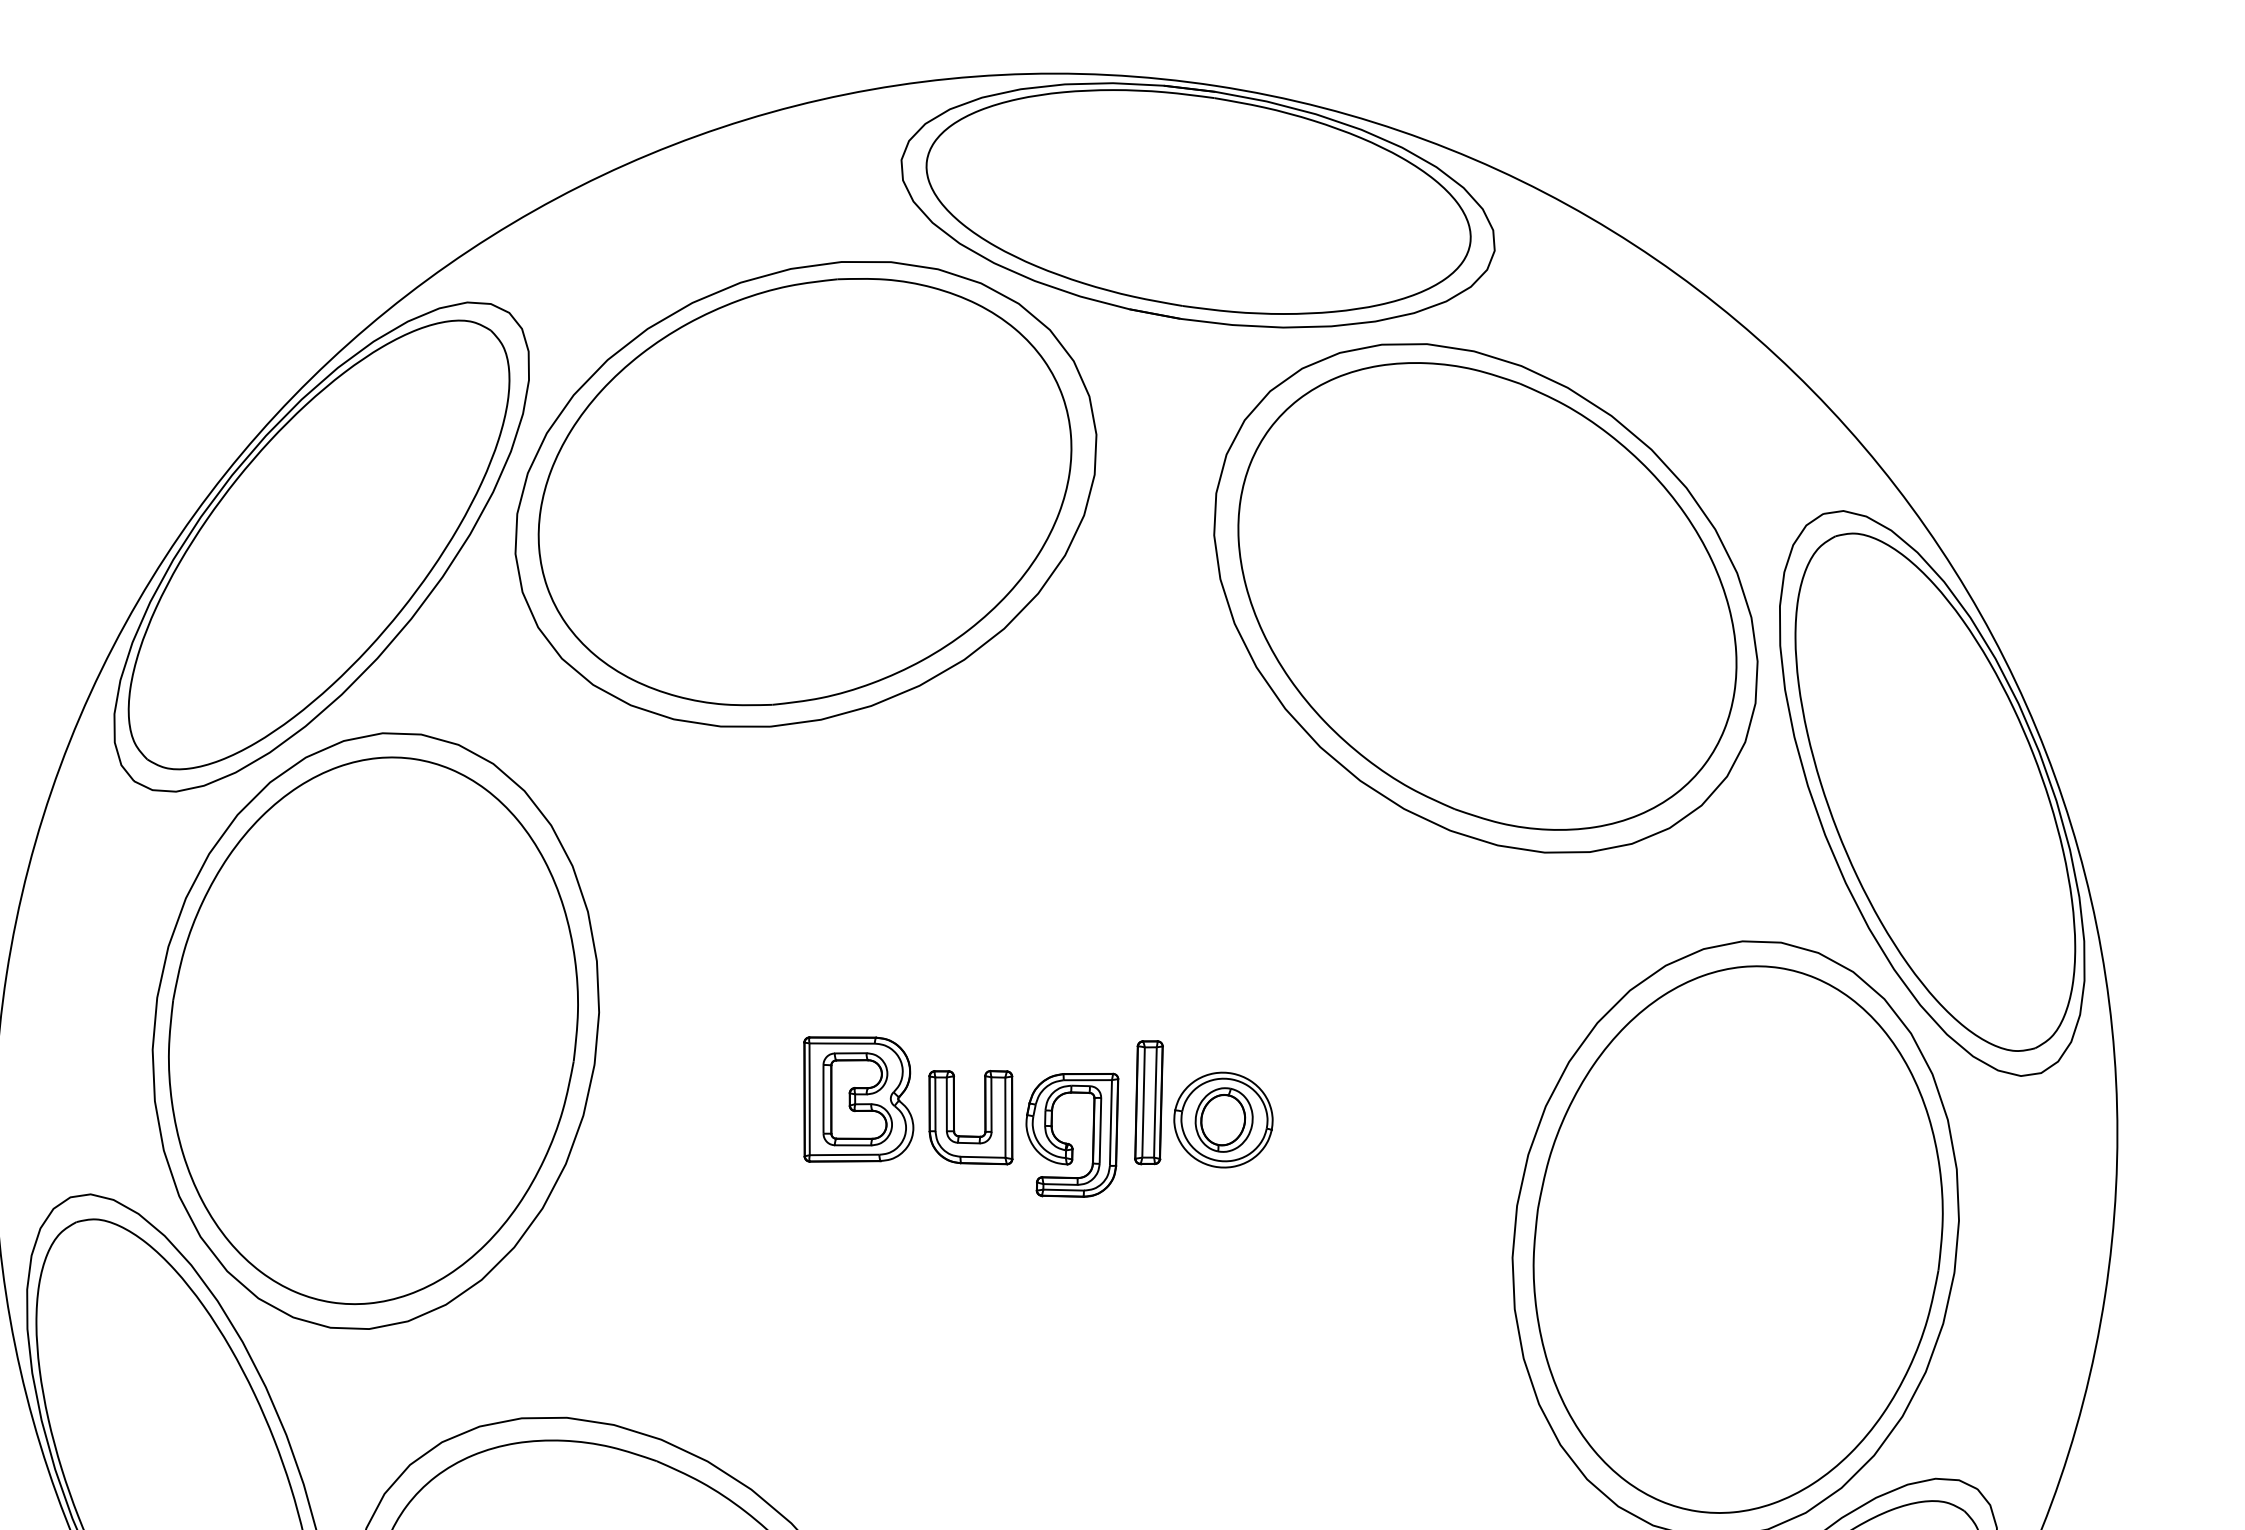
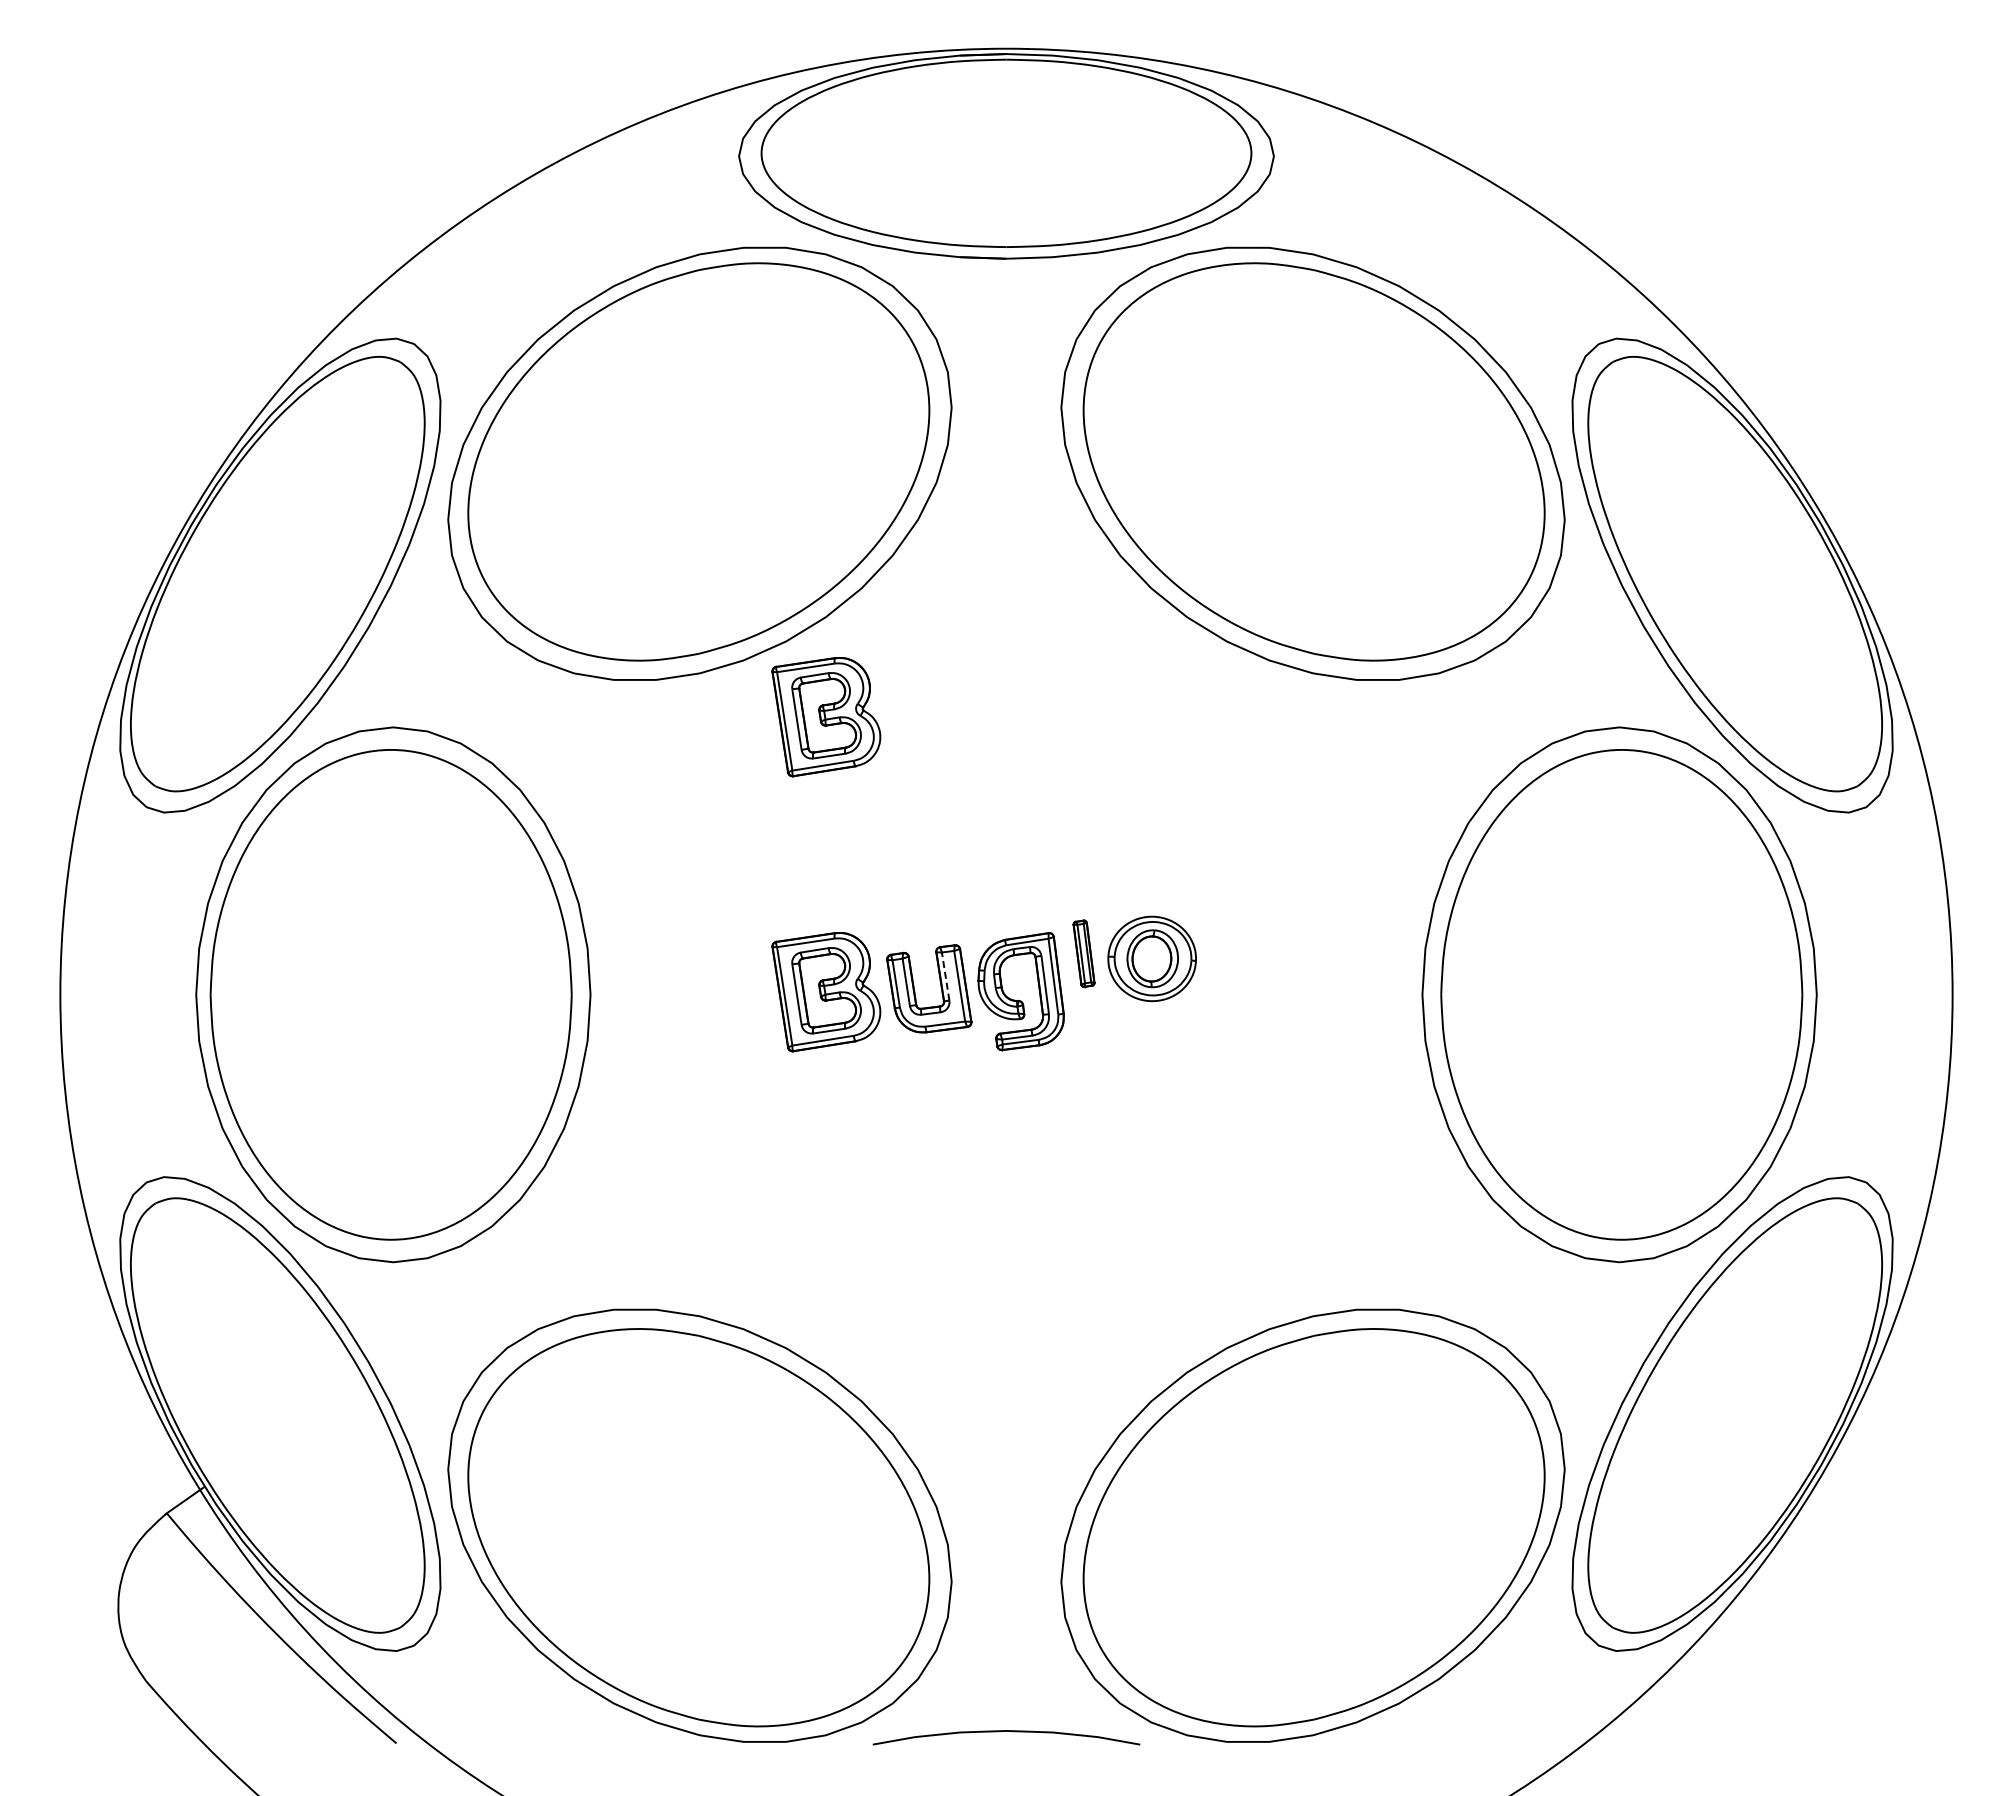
part: (903, 797) -> (826, 717), added
part: (1148, 1102) -> (1083, 953), size x0.6
line: (991, 1104) -> (945, 976), solid -> dashed

